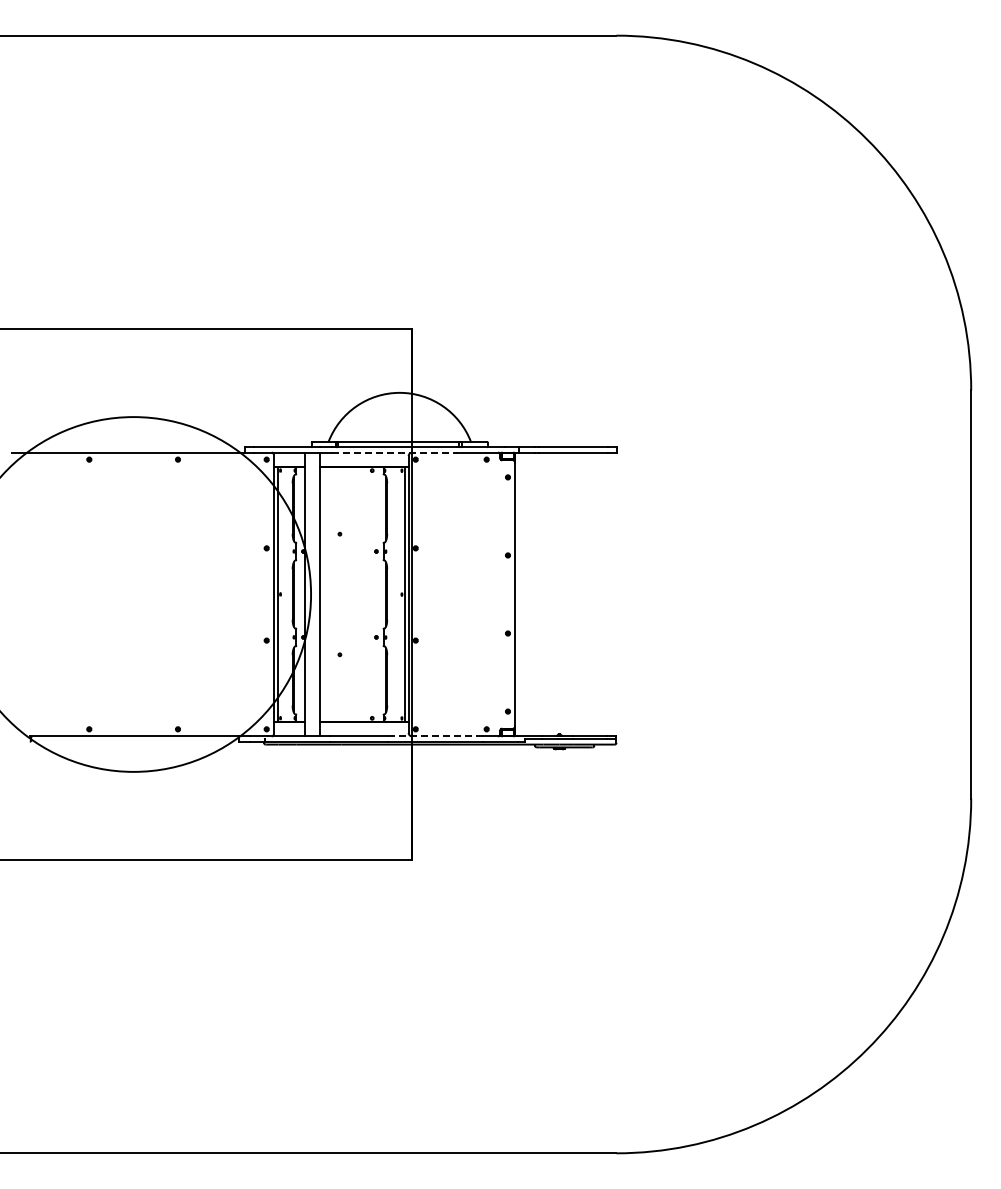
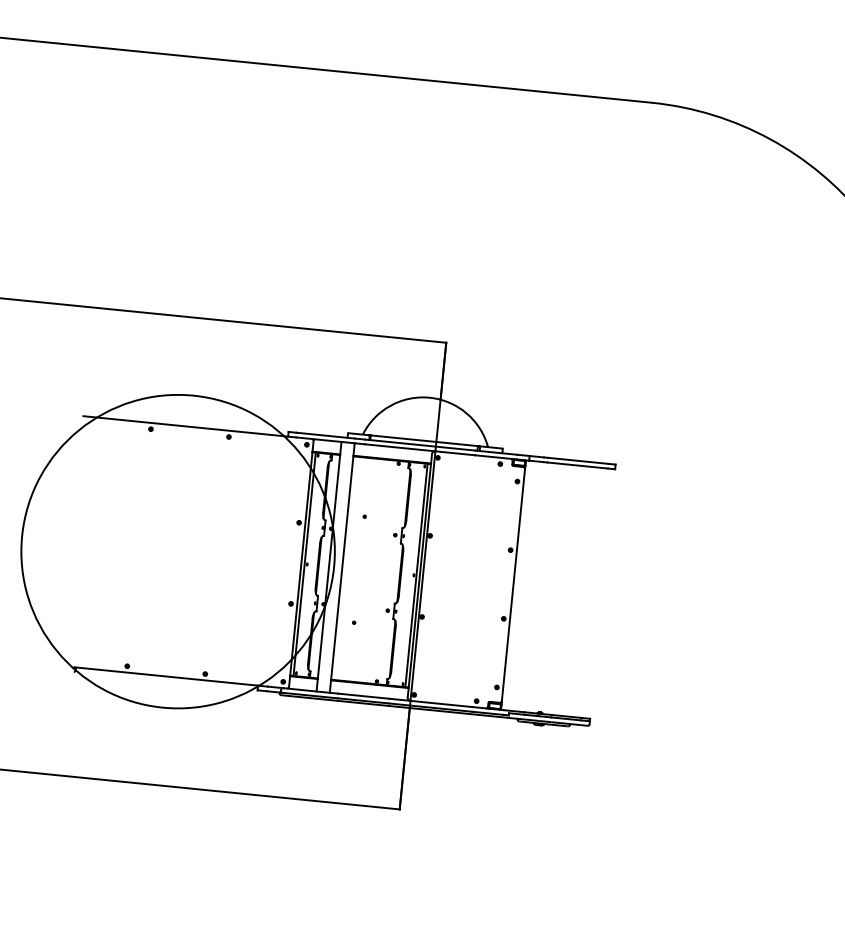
line: (394, 452) -> (419, 449), dashed -> solid
line: (435, 736) -> (431, 702), dashed -> solid

